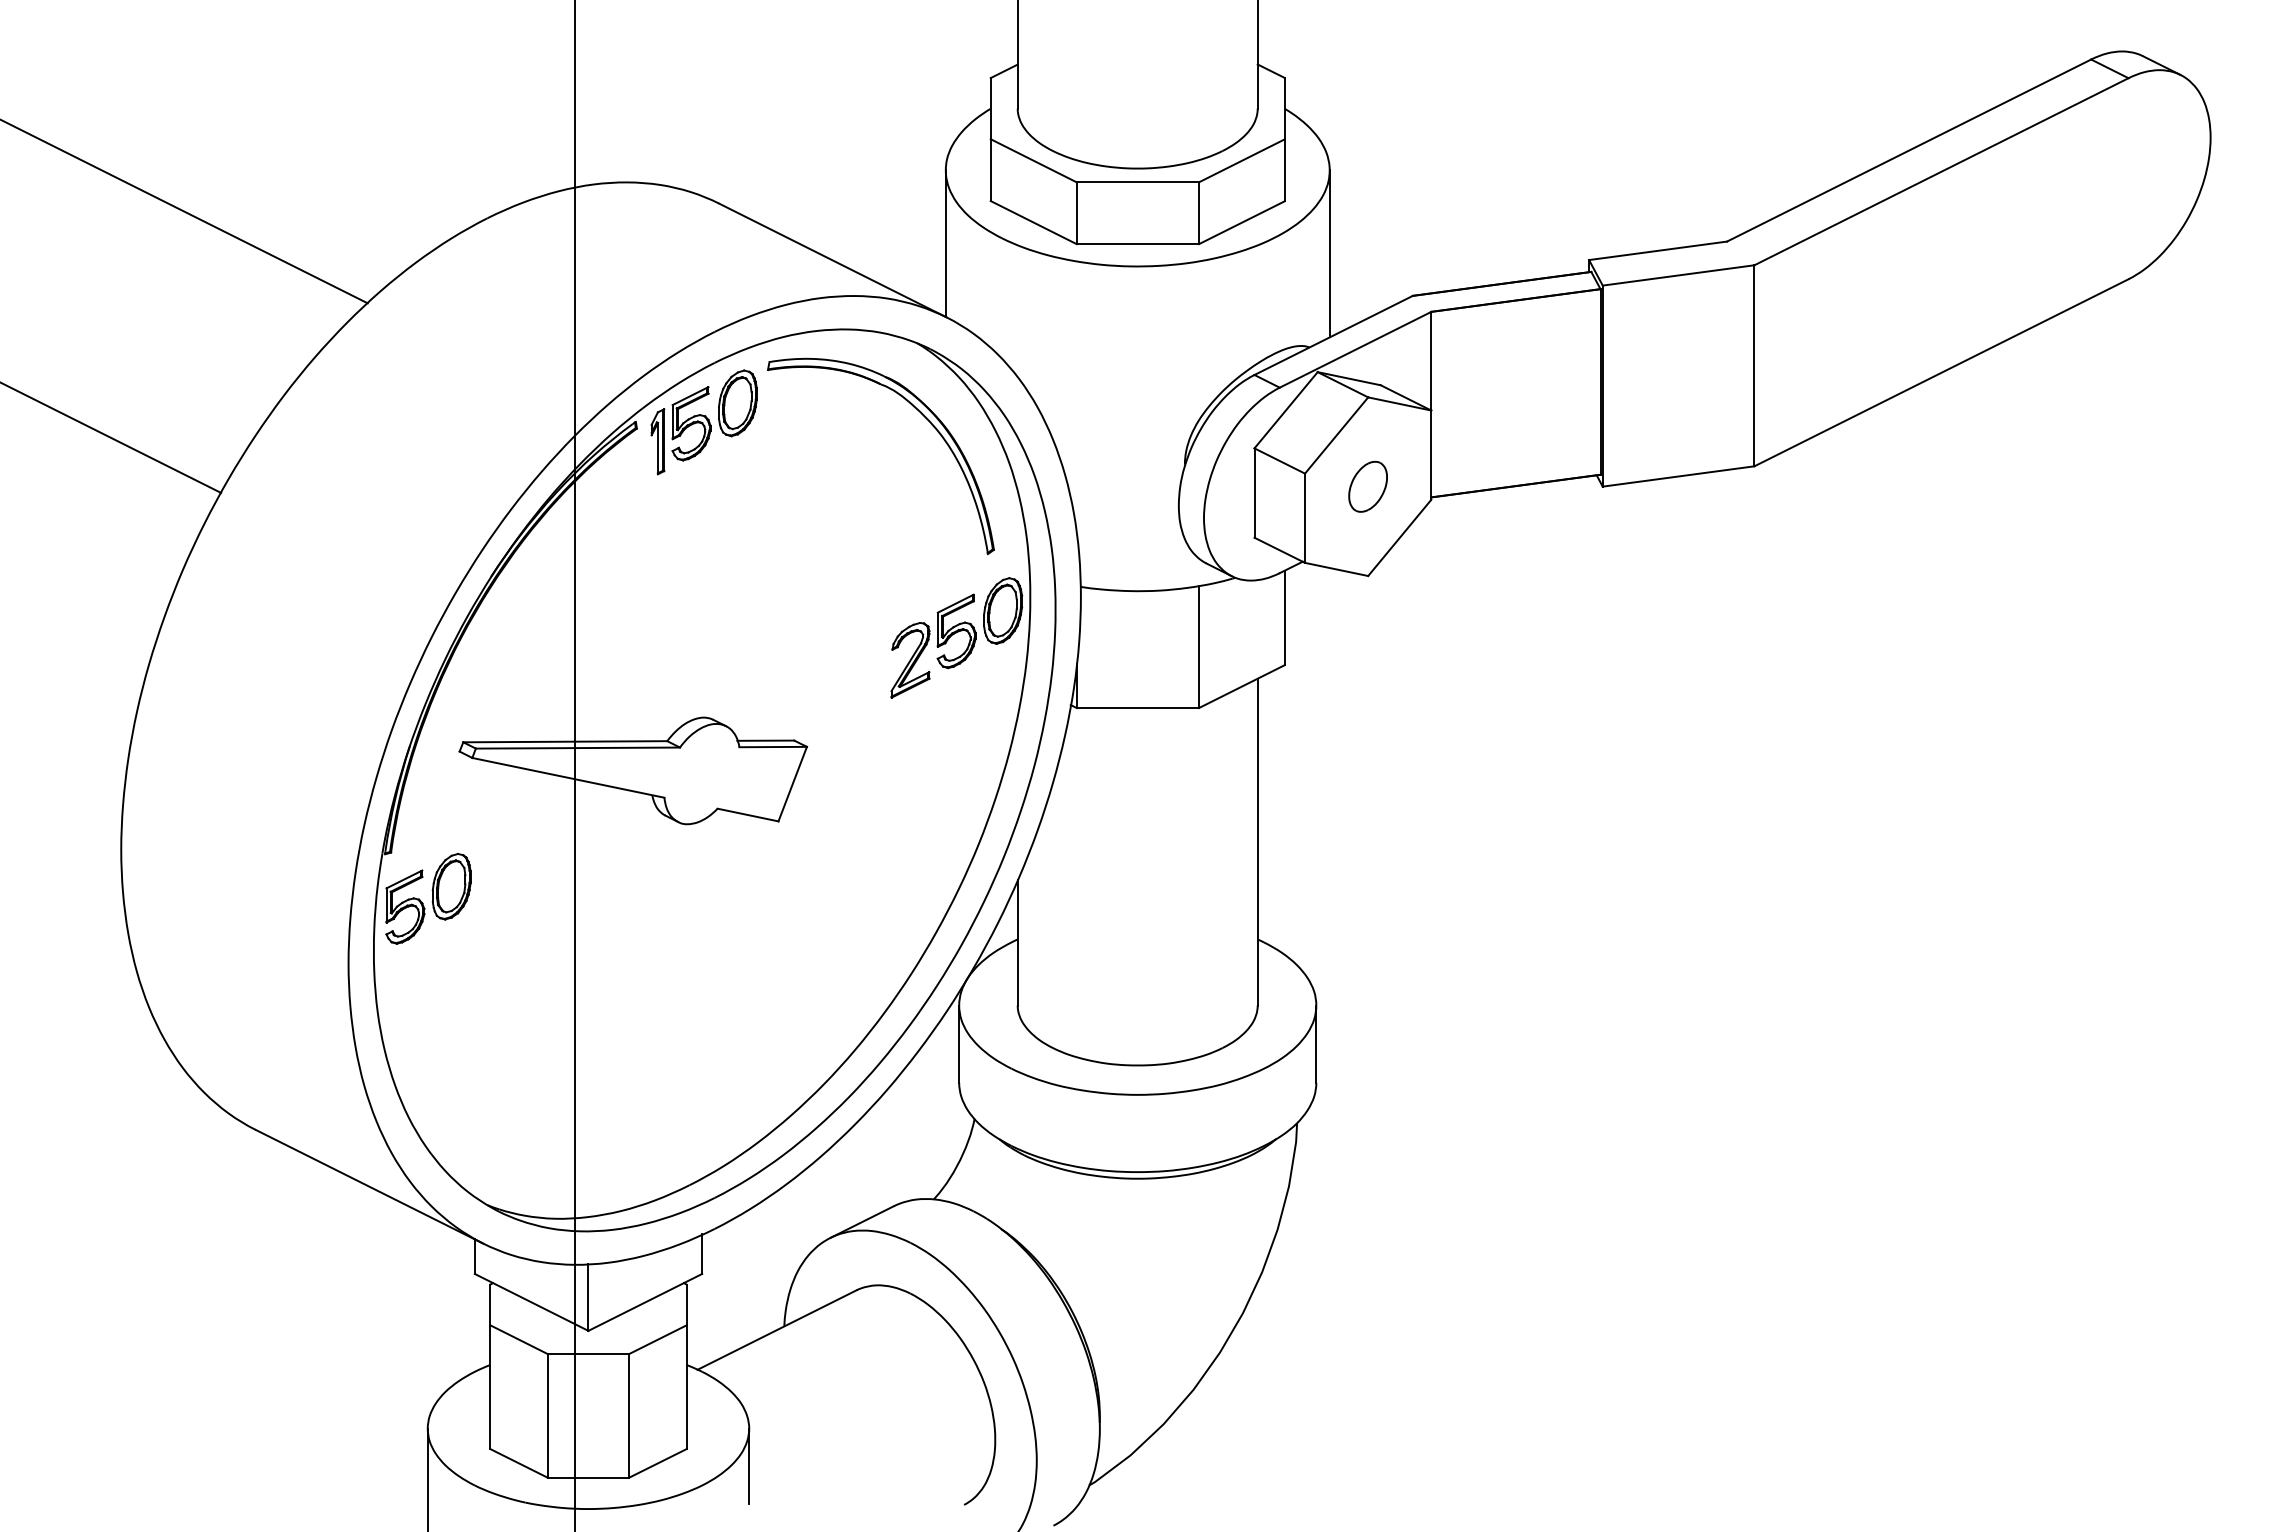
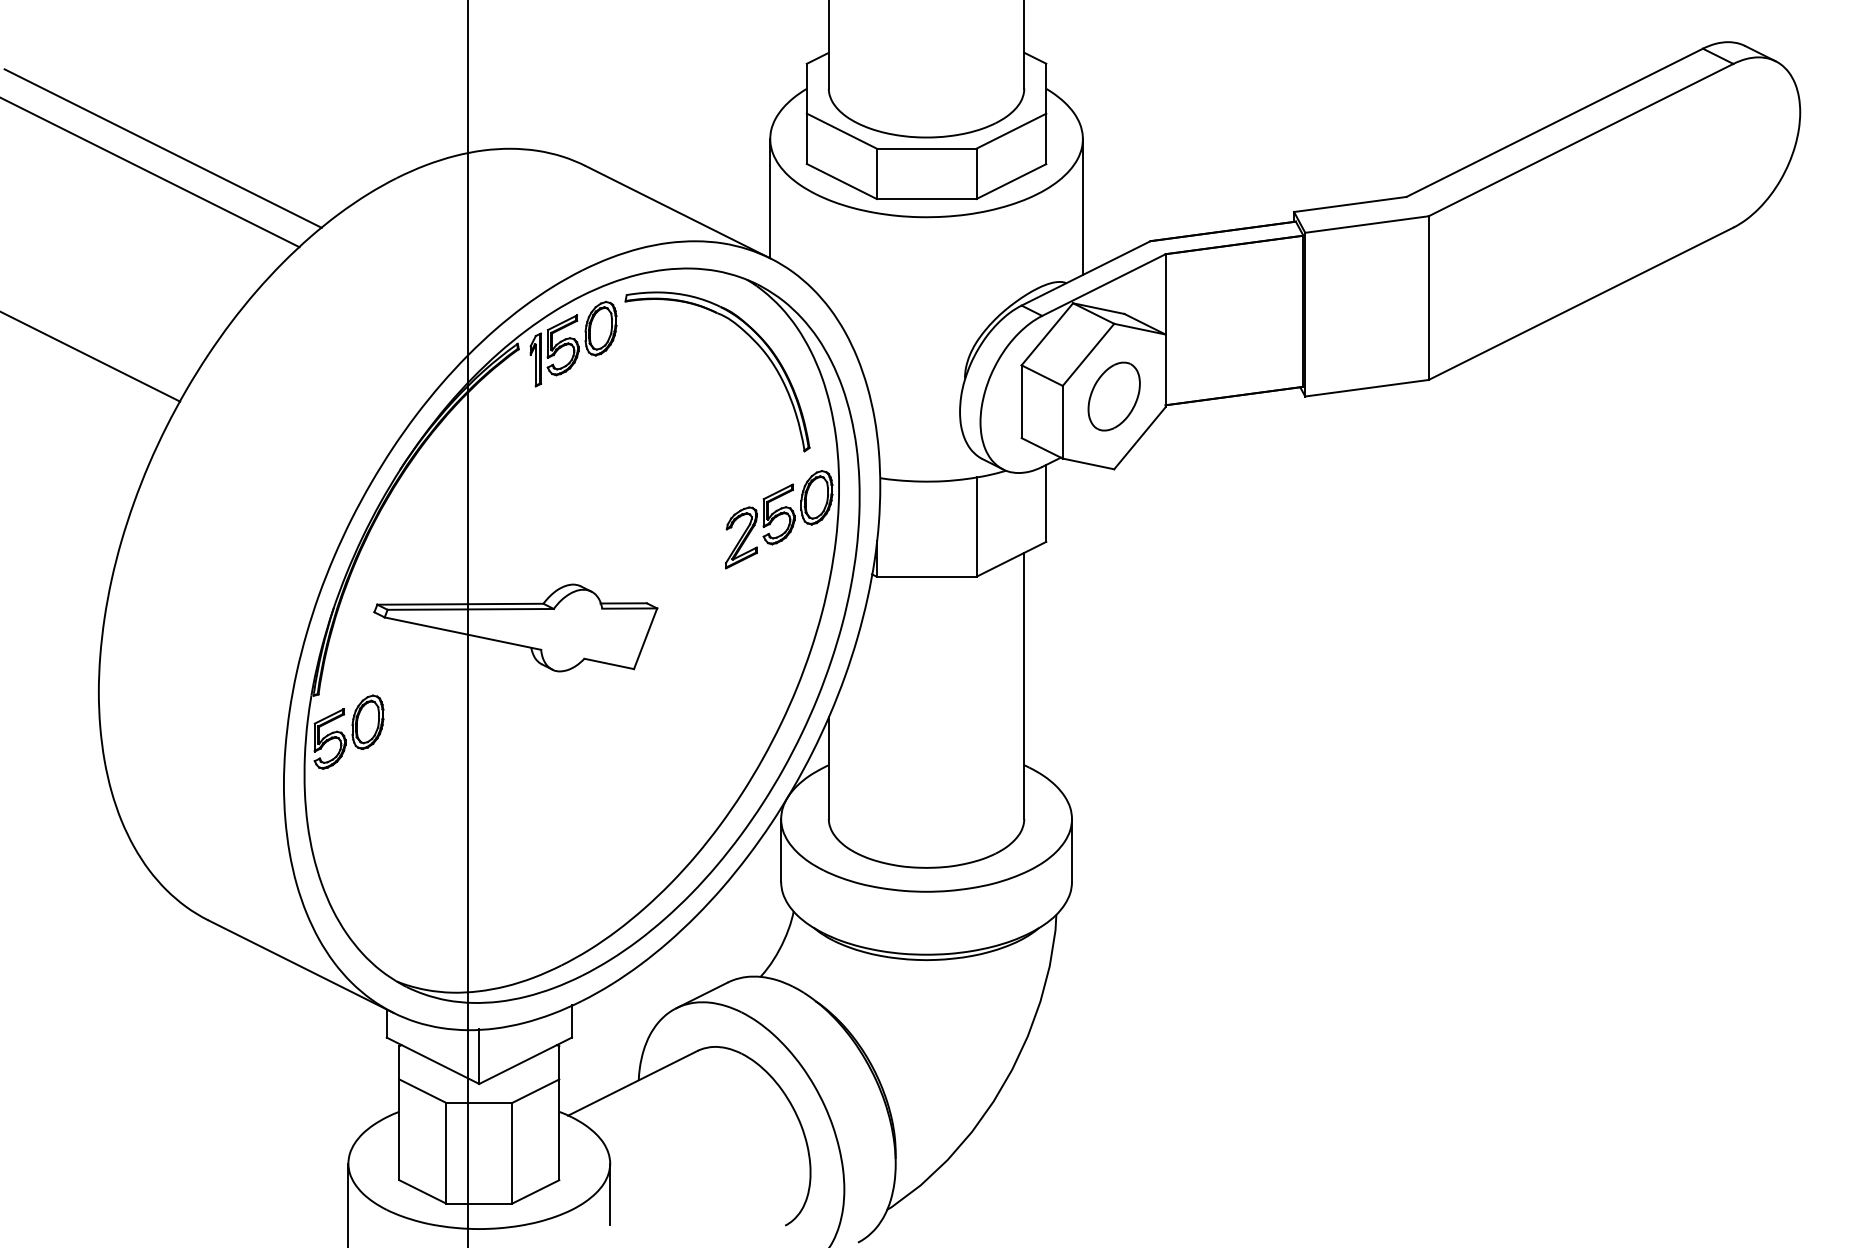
line: (200, 181) -> (163, 148), added
part: (1367, 486) -> (1113, 396), size x1.67

